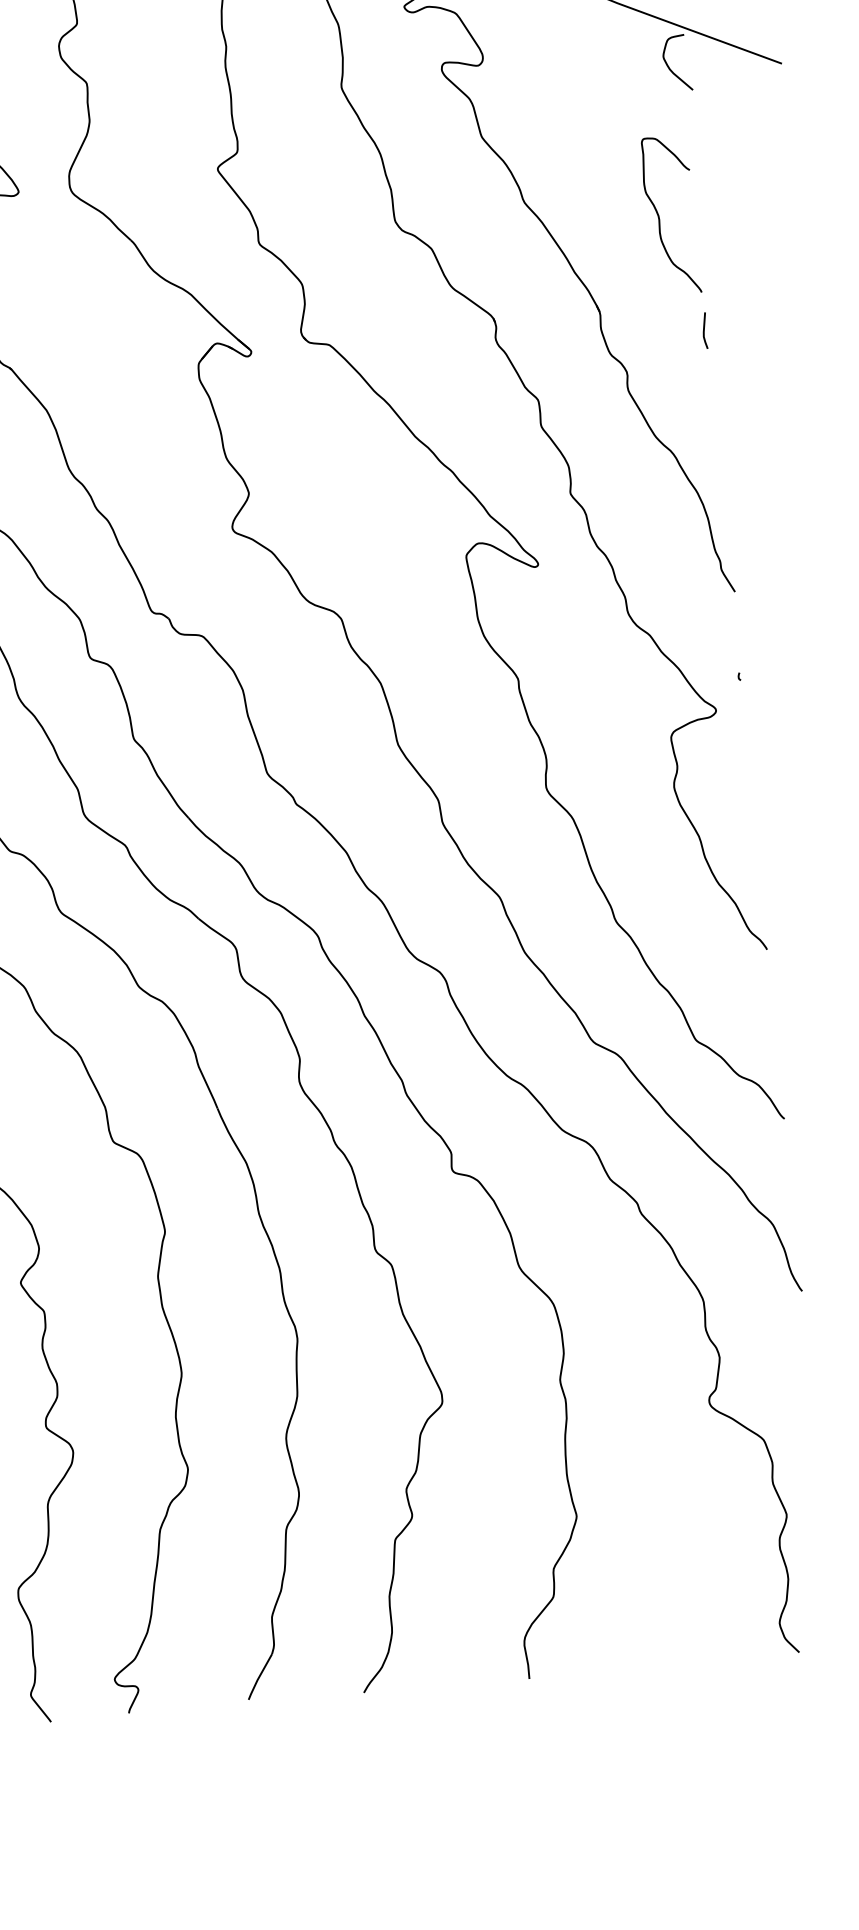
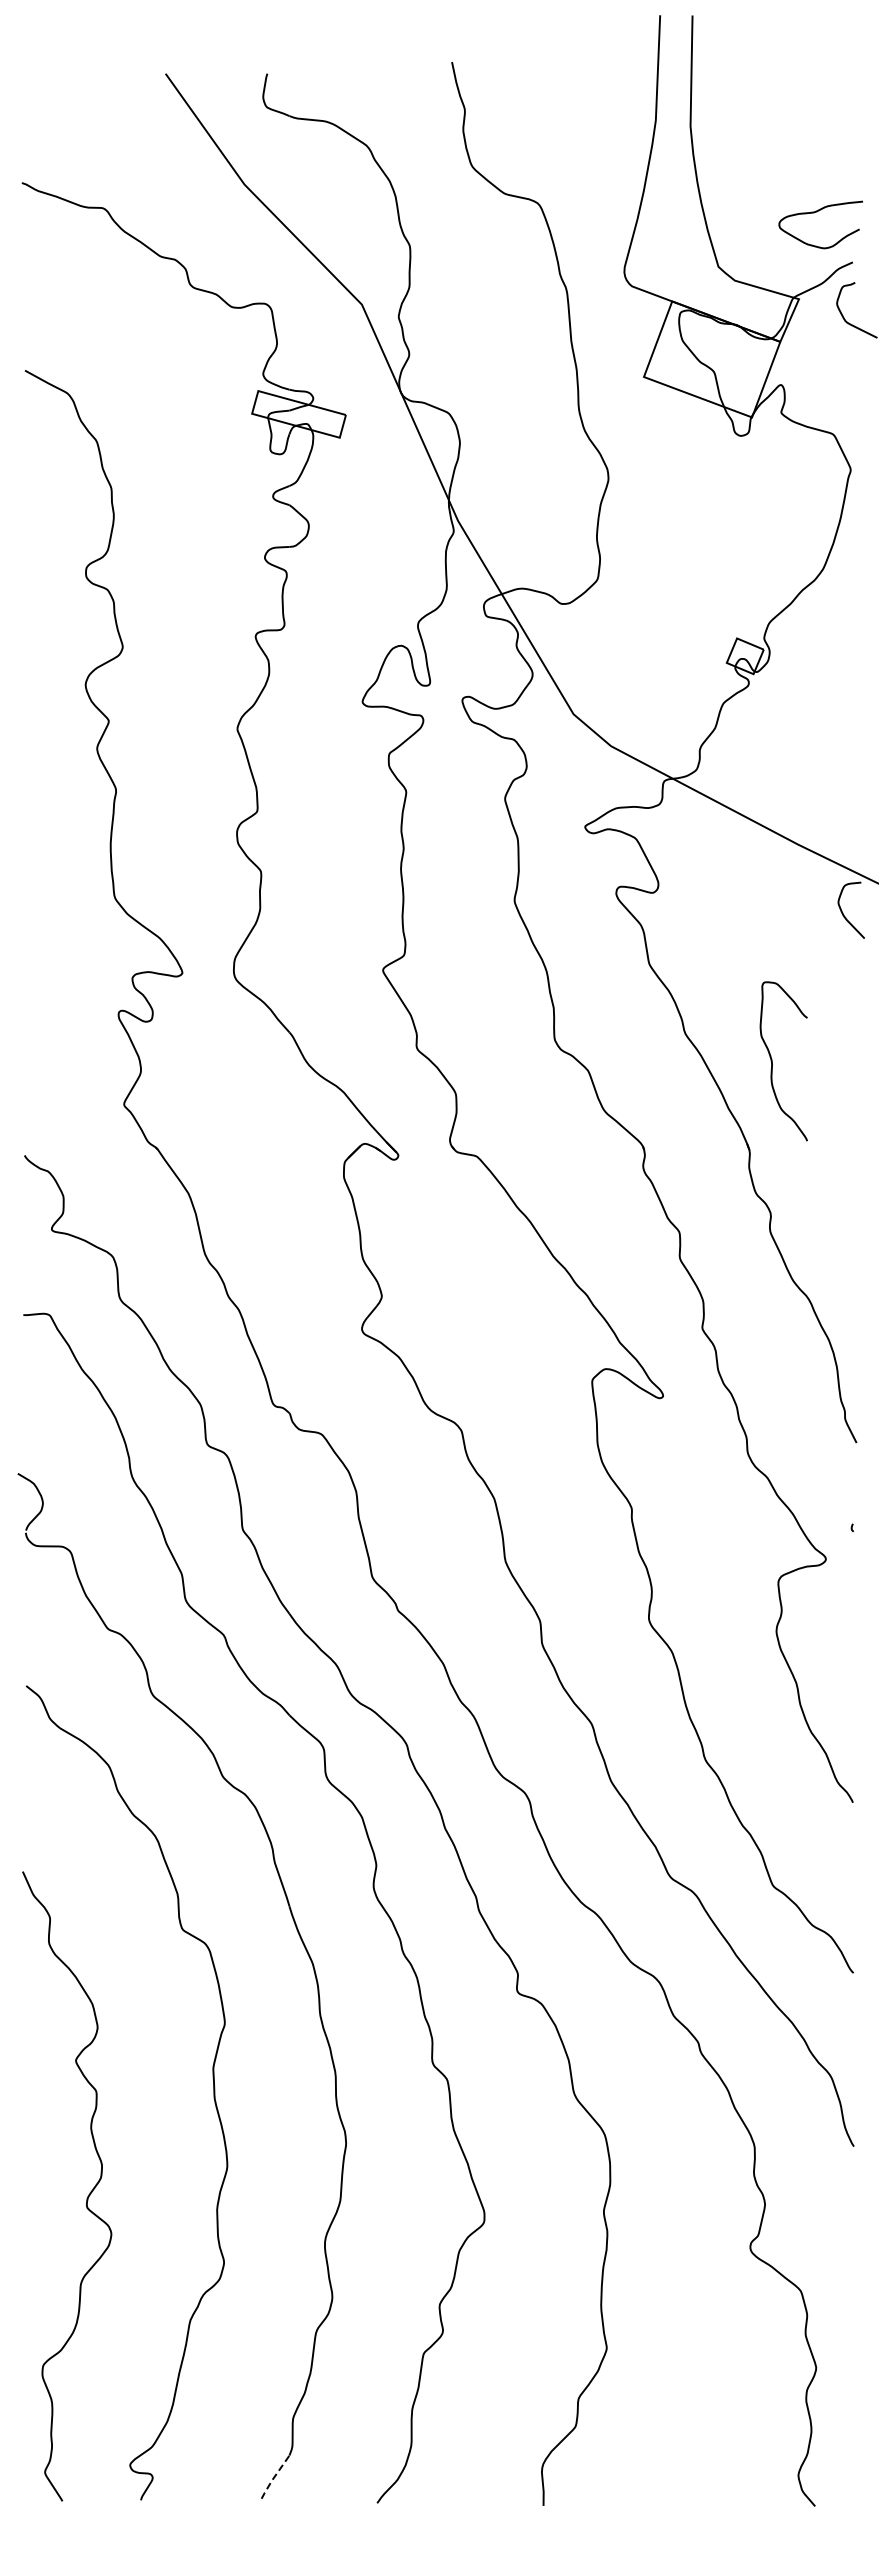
curve: (659, 216) -> (772, 1061), moved
line: (704, 330) -> (852, 1179), removed
line: (259, 1677) -> (274, 2477), solid -> dashed

